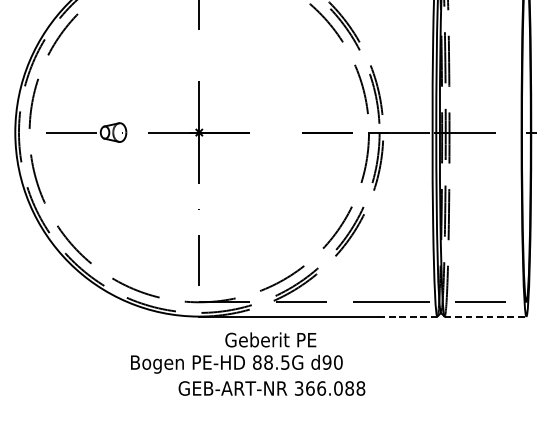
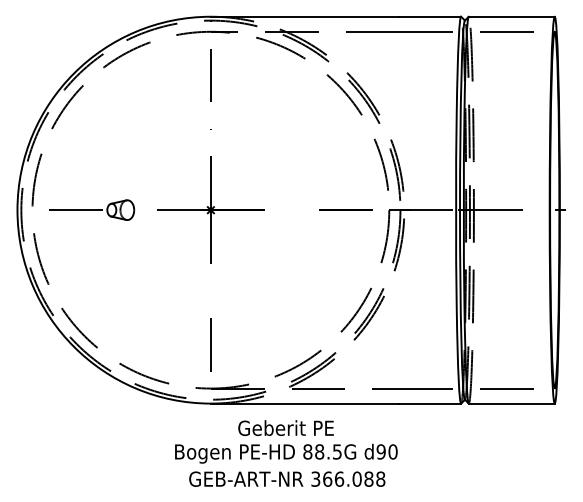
line: (408, 316) -> (430, 403), dashed -> solid
line: (485, 316) -> (511, 403), dashed -> solid
text: (236, 364) -> (286, 453), moved

